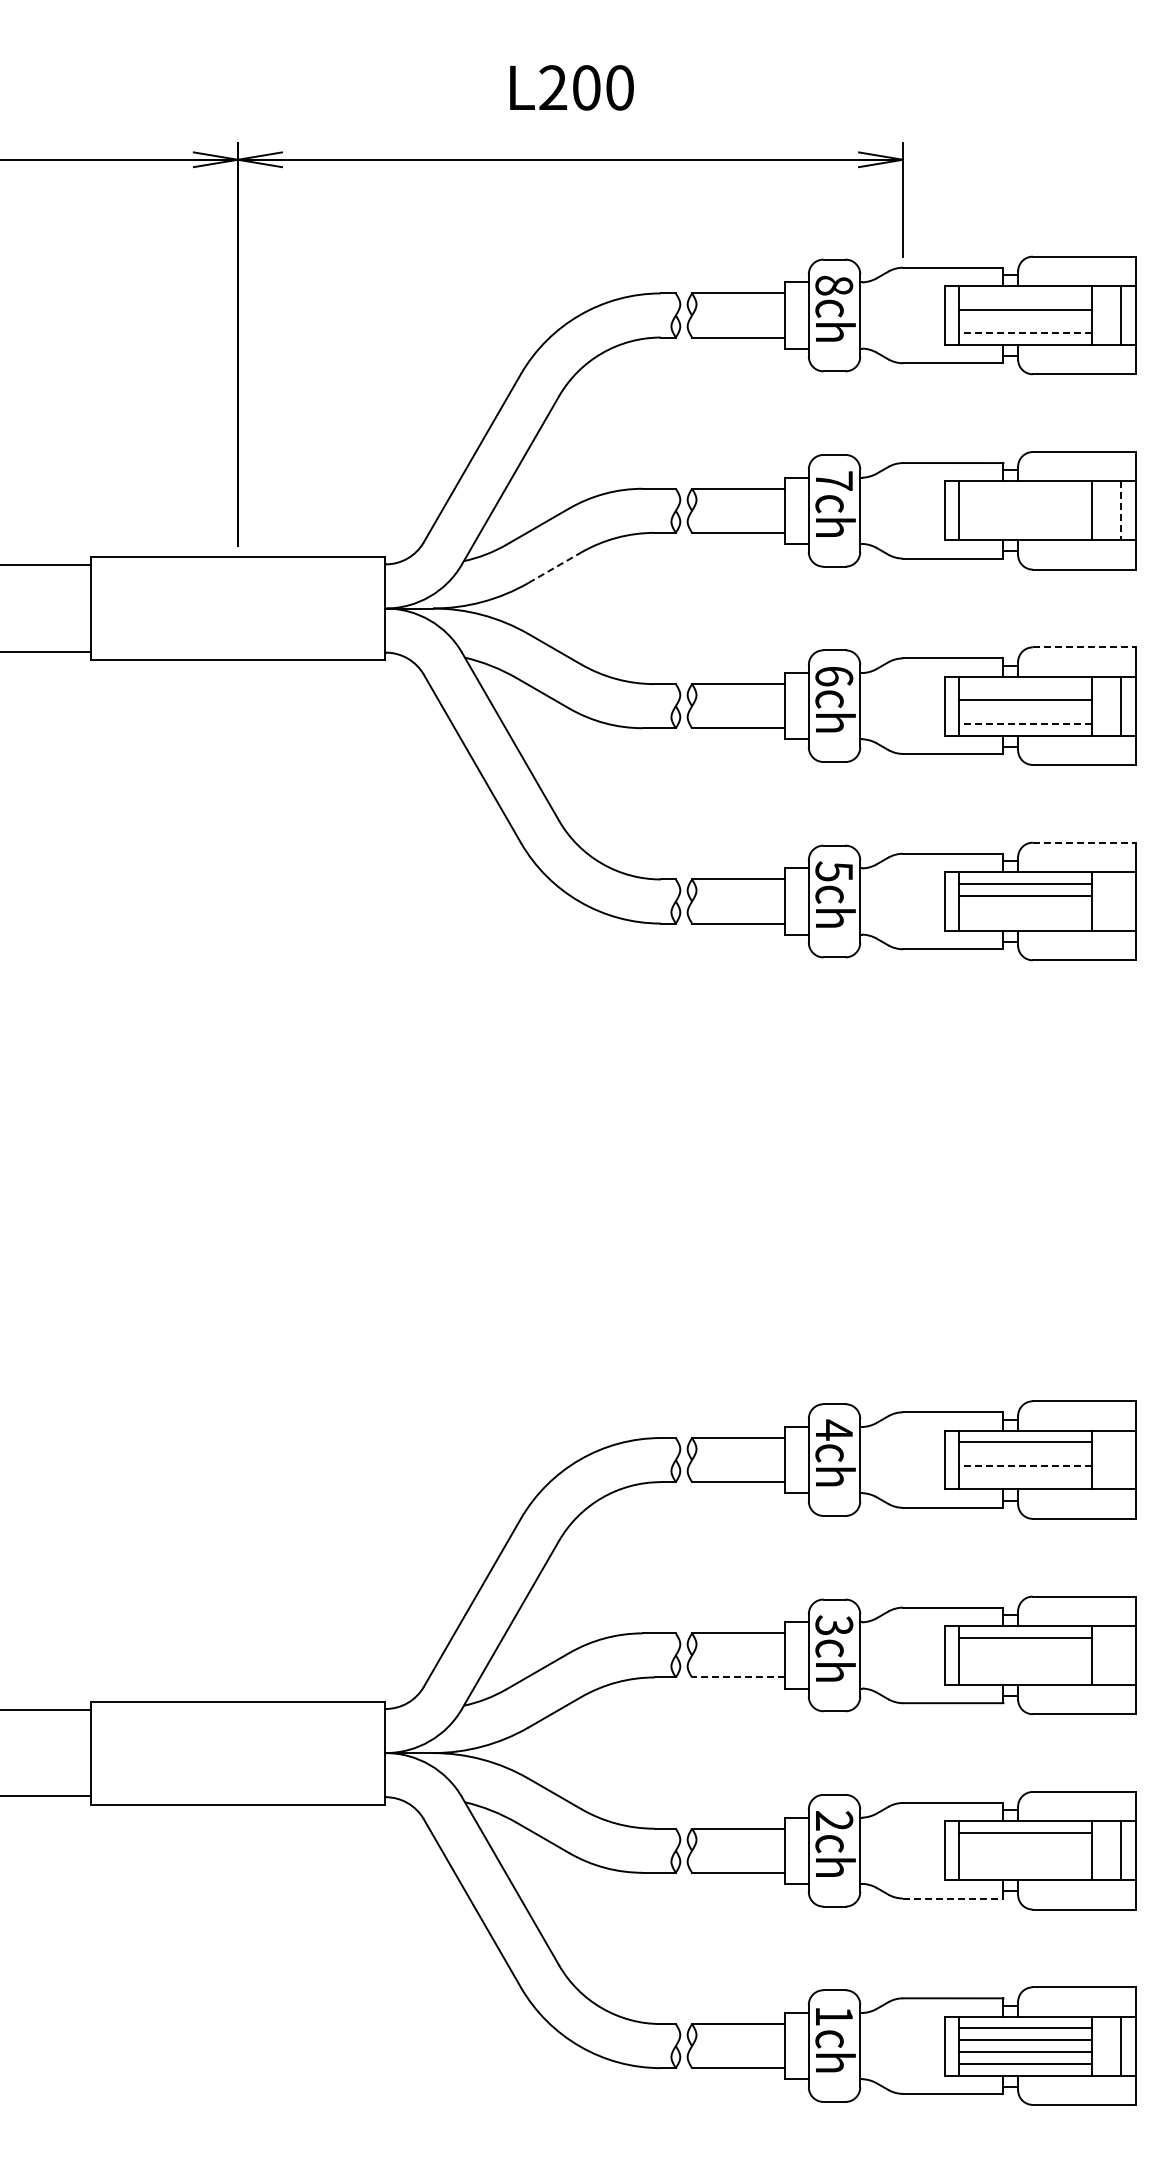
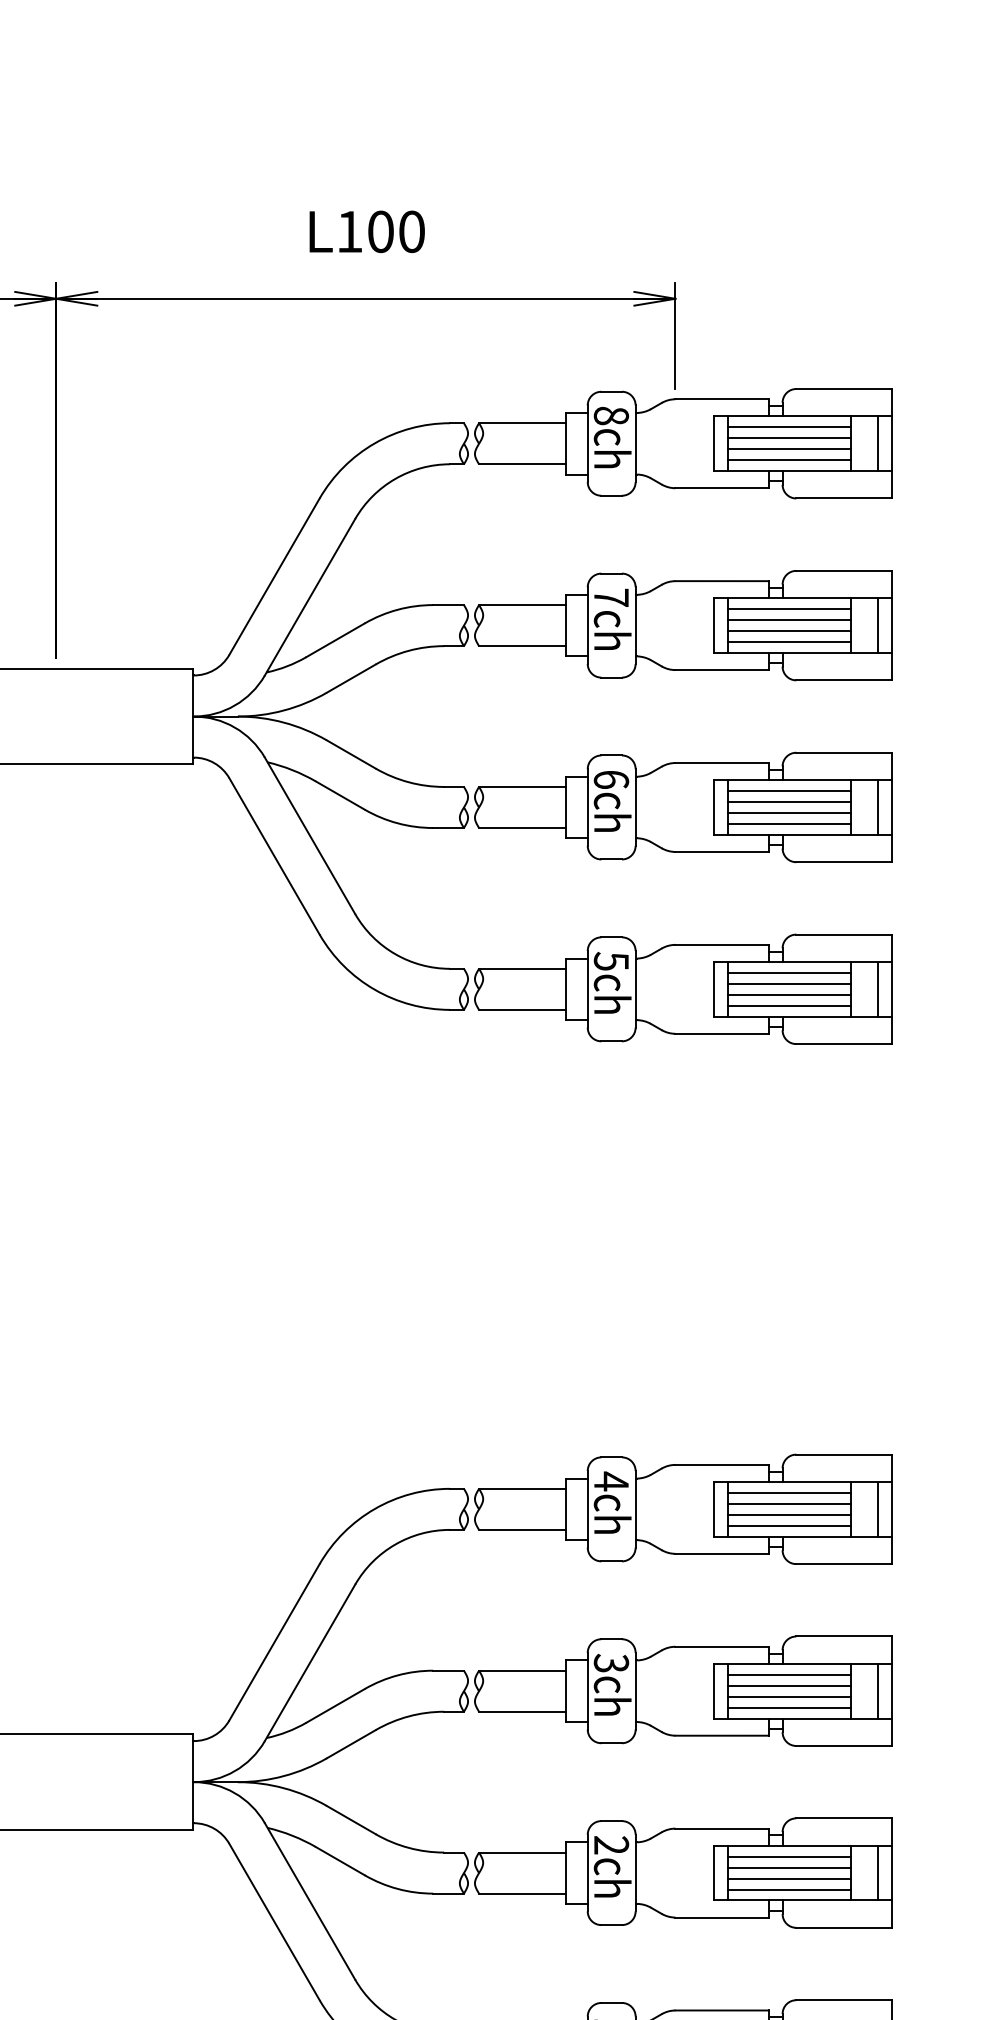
text: (553, 87) -> (350, 231), L200 -> L100
line: (1025, 297) -> (789, 427), added
line: (1025, 321) -> (789, 449), added
line: (1024, 333) -> (788, 460), dashed -> solid
line: (1025, 493) -> (789, 609), added
line: (1025, 504) -> (789, 619), added
line: (1121, 511) -> (878, 626), dashed -> solid
line: (1025, 516) -> (789, 630), added
line: (1025, 528) -> (789, 642), added
line: (555, 567) -> (351, 678), dashed -> solid
line: (1084, 647) -> (844, 752), dashed -> solid
line: (1025, 688) -> (789, 791), added
line: (1025, 712) -> (789, 813), added
line: (1024, 723) -> (788, 823), dashed -> solid
line: (1084, 842) -> (844, 934), dashed -> solid
line: (1121, 901) -> (878, 989), added
line: (1025, 907) -> (789, 994), added
line: (1025, 919) -> (789, 1006), added
line: (1025, 1454) -> (789, 1504), added
line: (1121, 1459) -> (878, 1508), added
line: (1024, 1465) -> (788, 1514), dashed -> solid
line: (1025, 1477) -> (789, 1525), added
line: (1025, 1649) -> (789, 1685), added
line: (1121, 1655) -> (878, 1691), added
line: (1025, 1661) -> (789, 1696), added
line: (1025, 1673) -> (789, 1708), added
line: (738, 1677) -> (522, 1711), dashed -> solid
line: (1025, 1844) -> (789, 1867), added
line: (1025, 1856) -> (789, 1878), added
line: (1025, 1868) -> (789, 1889), added
line: (953, 1898) -> (722, 1917), dashed -> solid

